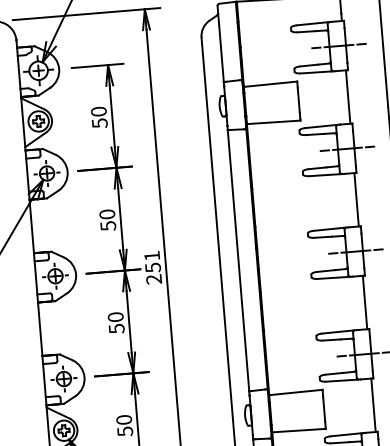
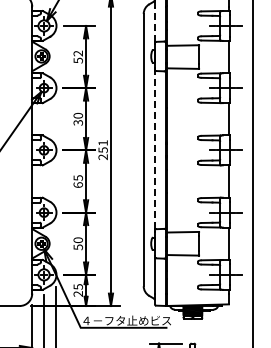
line: (220, 53) -> (154, 24), solid -> dashed
text: (99, 111) -> (78, 53), 50 -> 52
text: (106, 225) -> (77, 122), 50 -> 30
line: (237, 259) -> (154, 149), solid -> dashed
text: (114, 323) -> (77, 181), 50 -> 65

